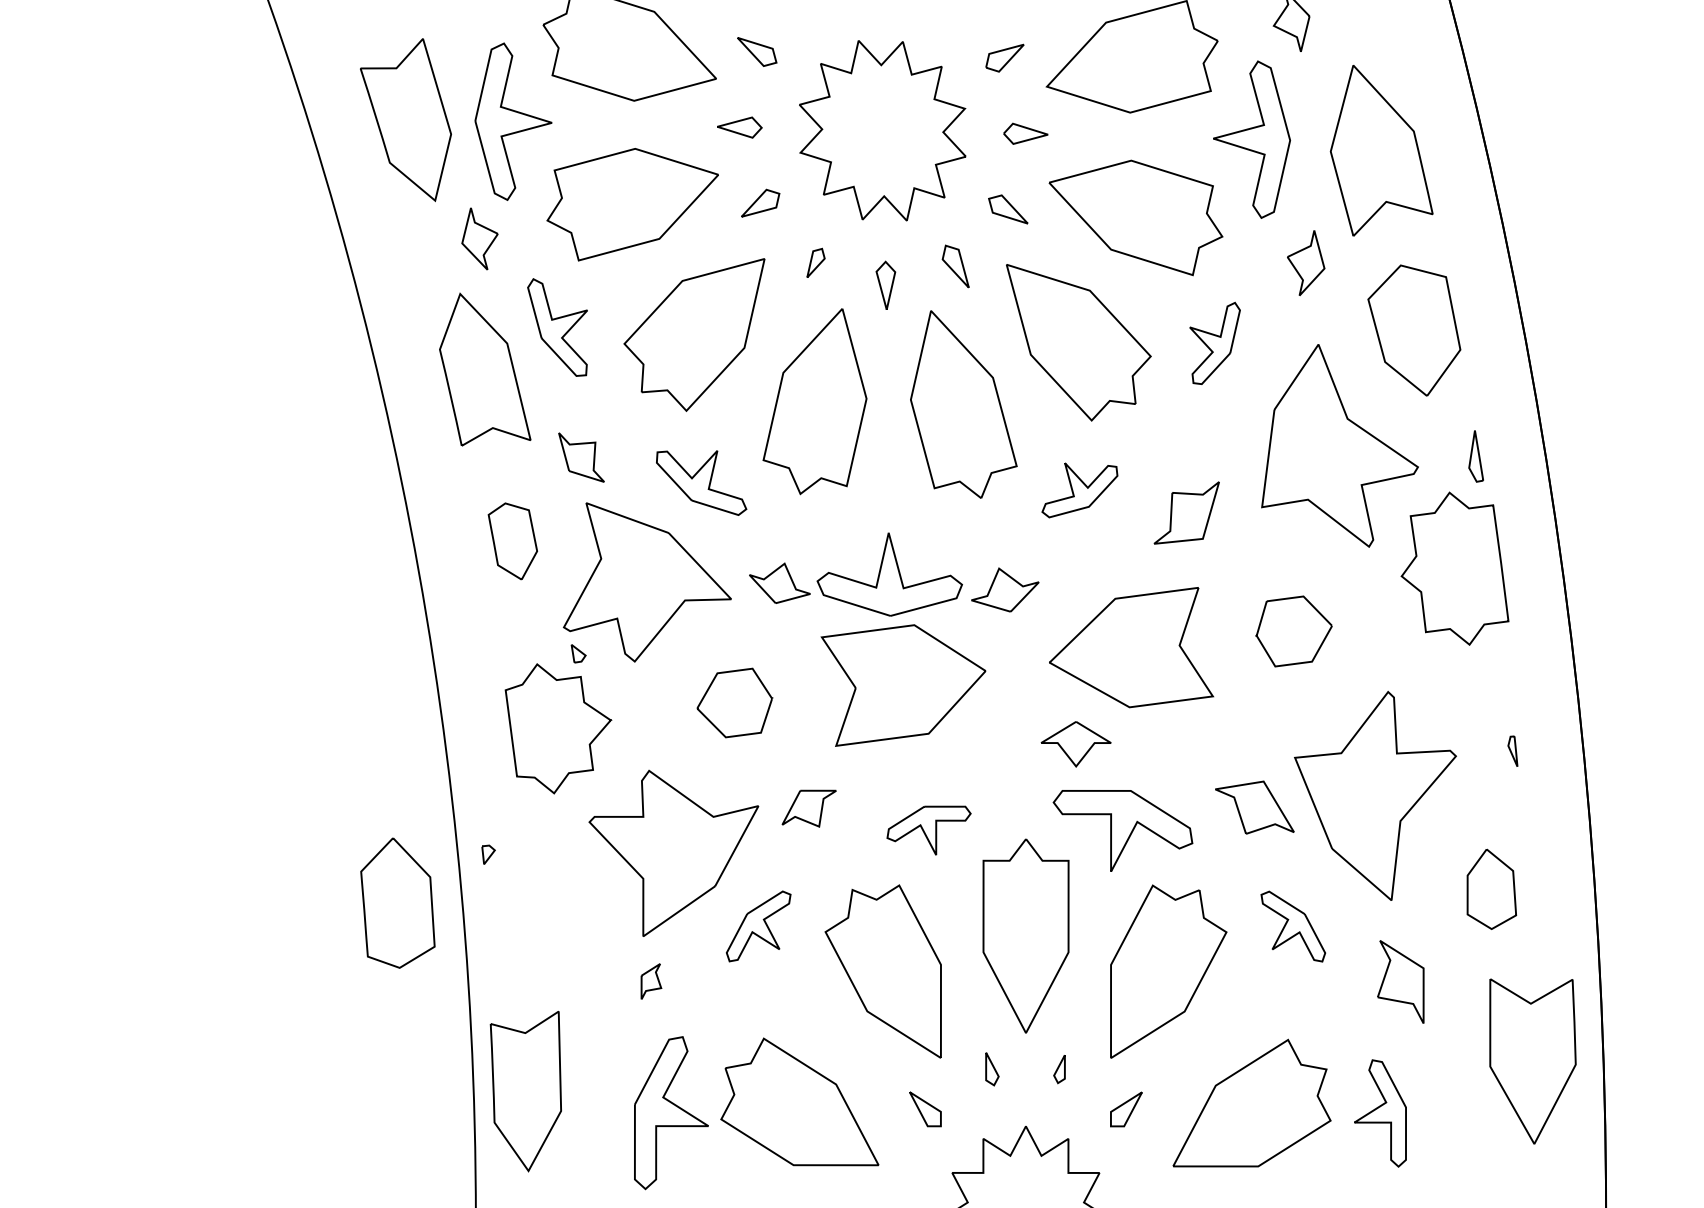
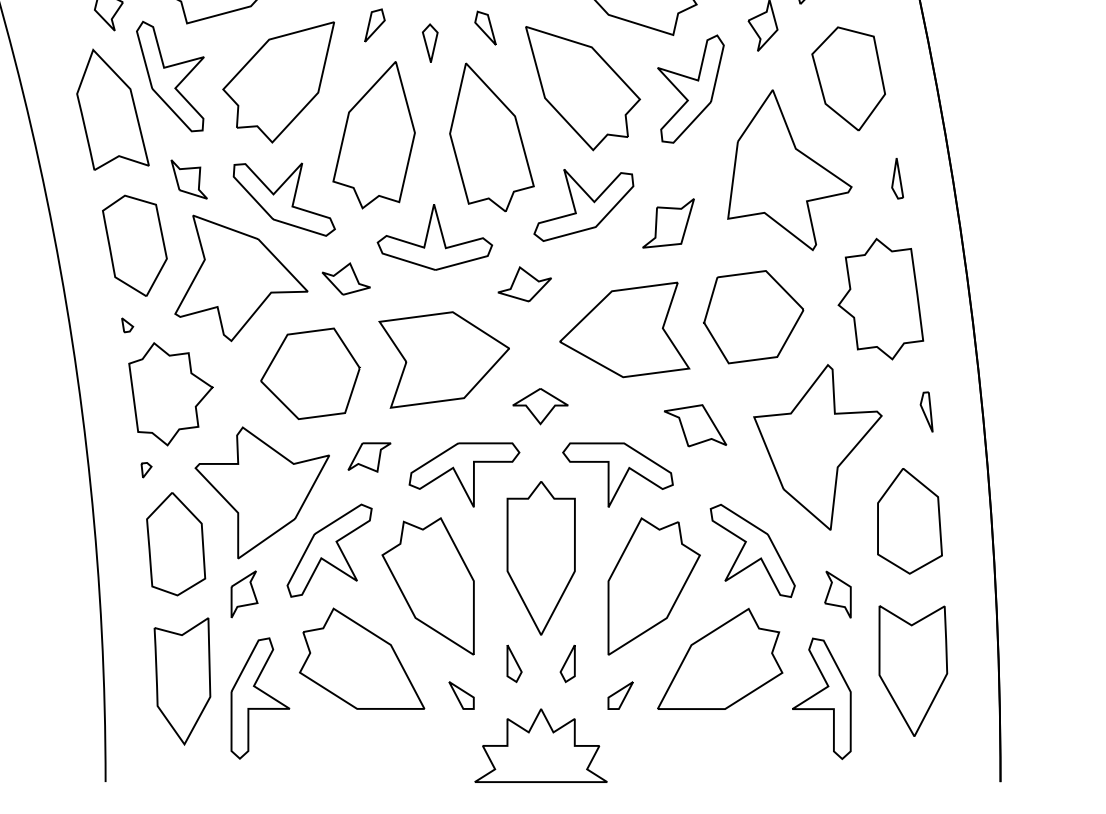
part: (815, 262) -> (374, 25), size x1.43
part: (557, 327) -> (170, 76), size x1.43
part: (1214, 343) -> (690, 89), size x1.67
part: (701, 482) -> (284, 199), size x1.43
part: (1079, 490) -> (583, 205), size x1.67
part: (512, 541) -> (134, 245), size x1.67
part: (1454, 568) -> (880, 298), moved
part: (889, 574) -> (434, 237), moved
part: (1293, 631) -> (753, 317), size x1.67
part: (578, 653) -> (127, 325), moved
part: (734, 702) -> (310, 373), size x1.67
part: (1075, 744) -> (540, 406), moved
part: (1512, 751) -> (926, 412), size x1.67
part: (1254, 807) -> (695, 425), moved
part: (928, 830) -> (463, 474), size x1.67
part: (488, 854) -> (146, 470), moved
part: (1491, 889) -> (909, 521), size x1.67
part: (397, 902) -> (175, 543), moved
part: (758, 926) -> (329, 550), size x1.67
part: (1293, 926) -> (753, 550), size x1.67
part: (651, 981) -> (244, 594), size x1.67
part: (1400, 981) -> (837, 594), size x0.71
part: (1532, 1061) -> (912, 671), moved
part: (992, 1069) -> (514, 664), size x1.43
part: (1059, 1069) -> (567, 664), size x1.67
part: (525, 1091) -> (182, 681), moved
part: (799, 1101) -> (361, 658), moved
part: (1251, 1102) -> (719, 658), moved
part: (1380, 1113) -> (821, 698), size x1.43

